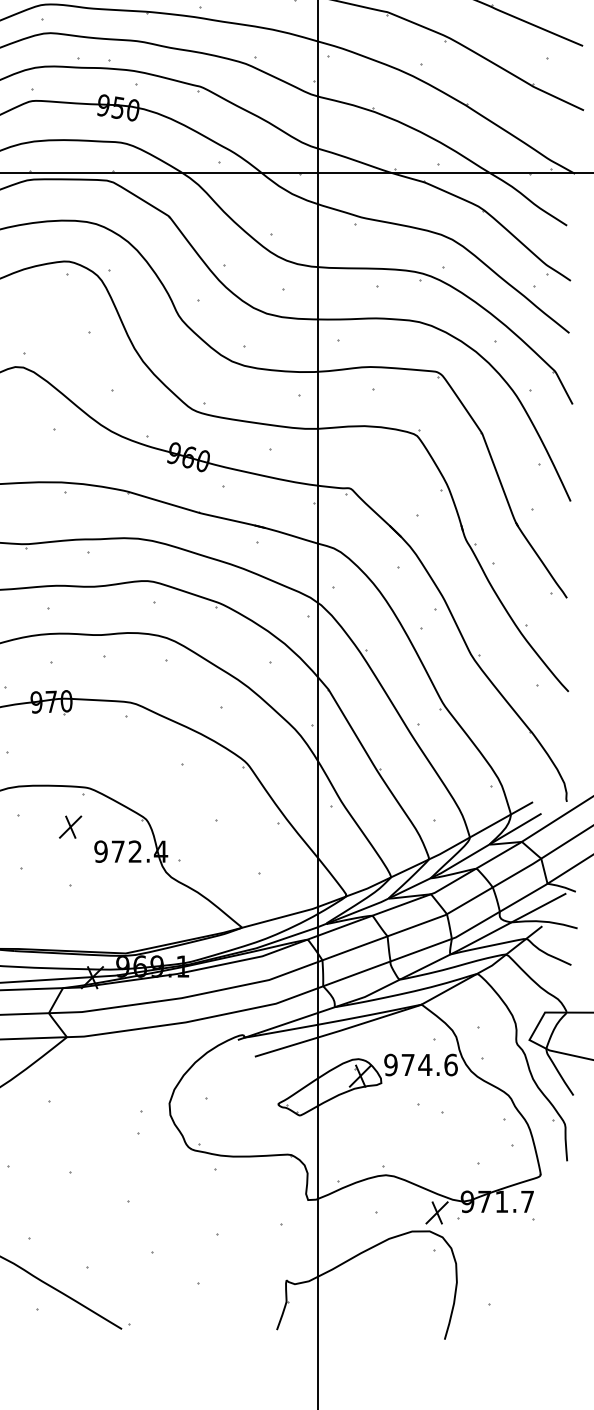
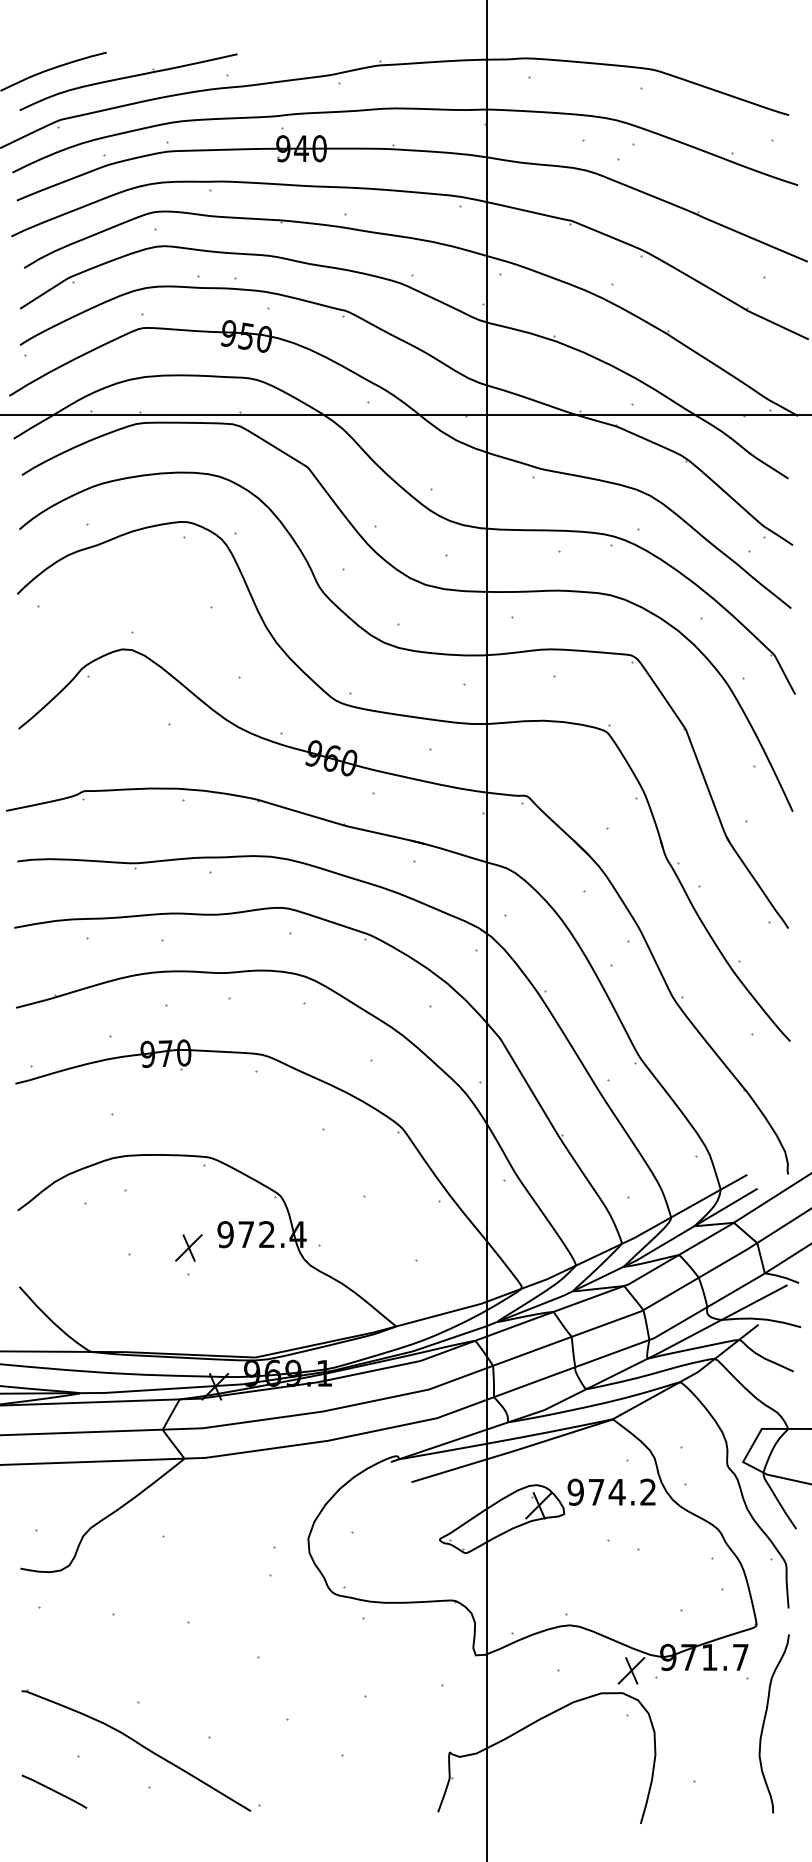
part: (70, 826) -> (188, 1247), moved
text: (451, 1064) -> (648, 1491), 974.6 -> 974.2
curve: (548, 1254) -> (765, 1720), added

